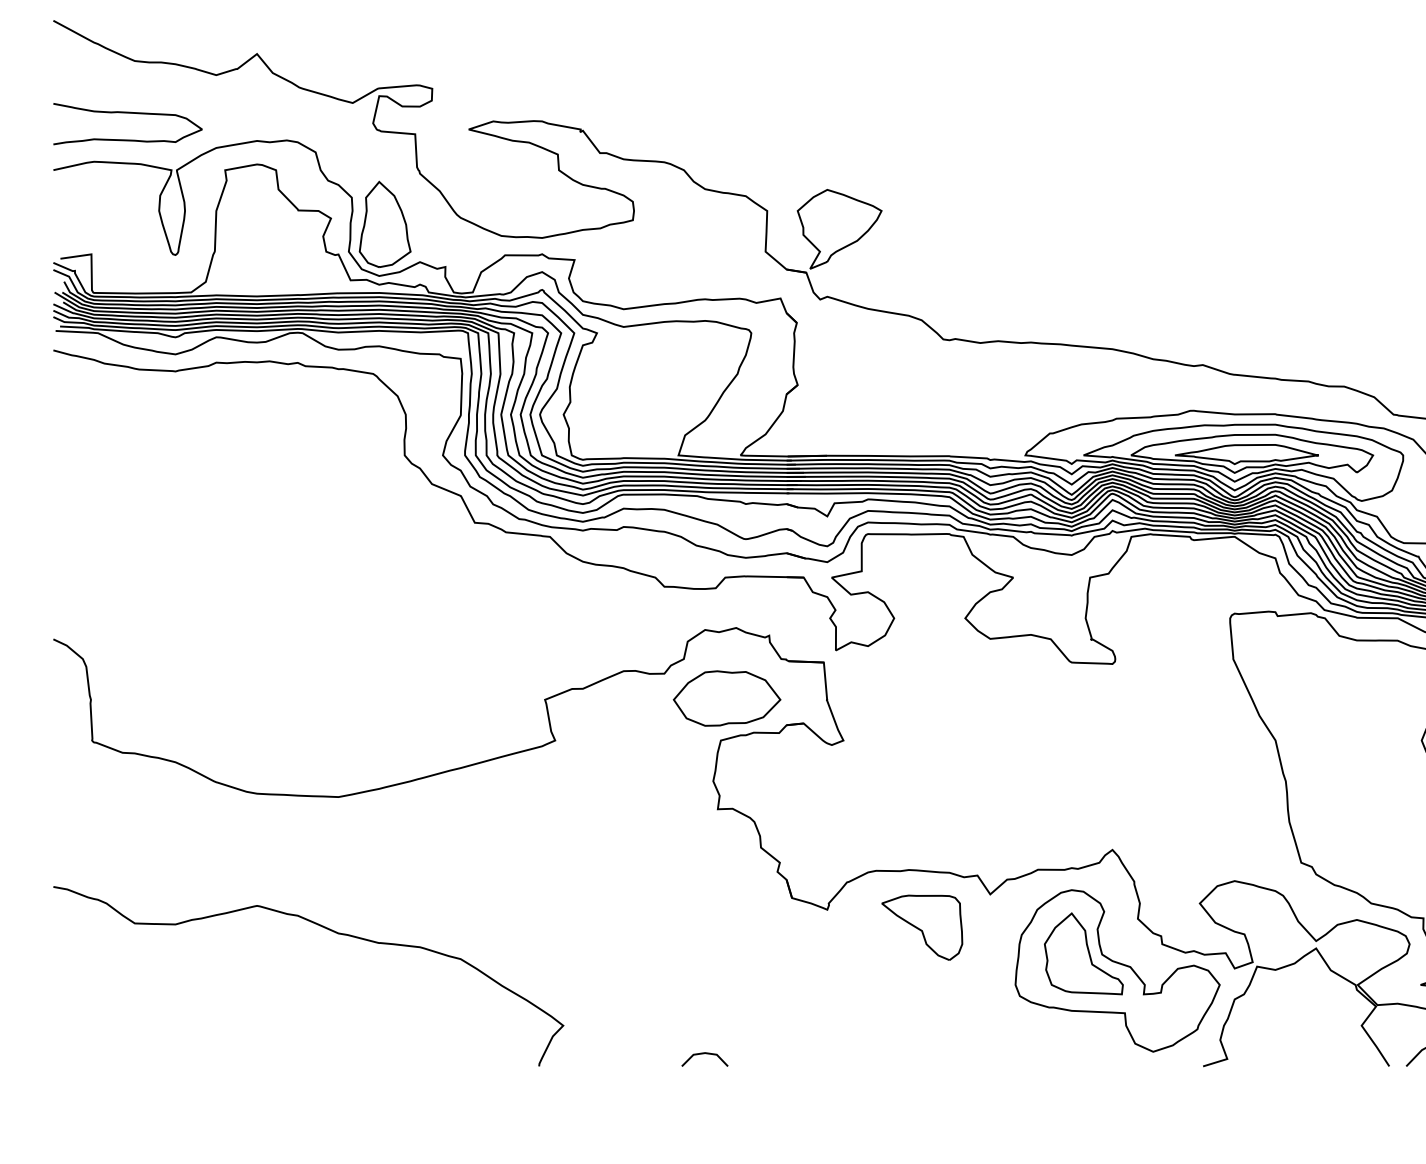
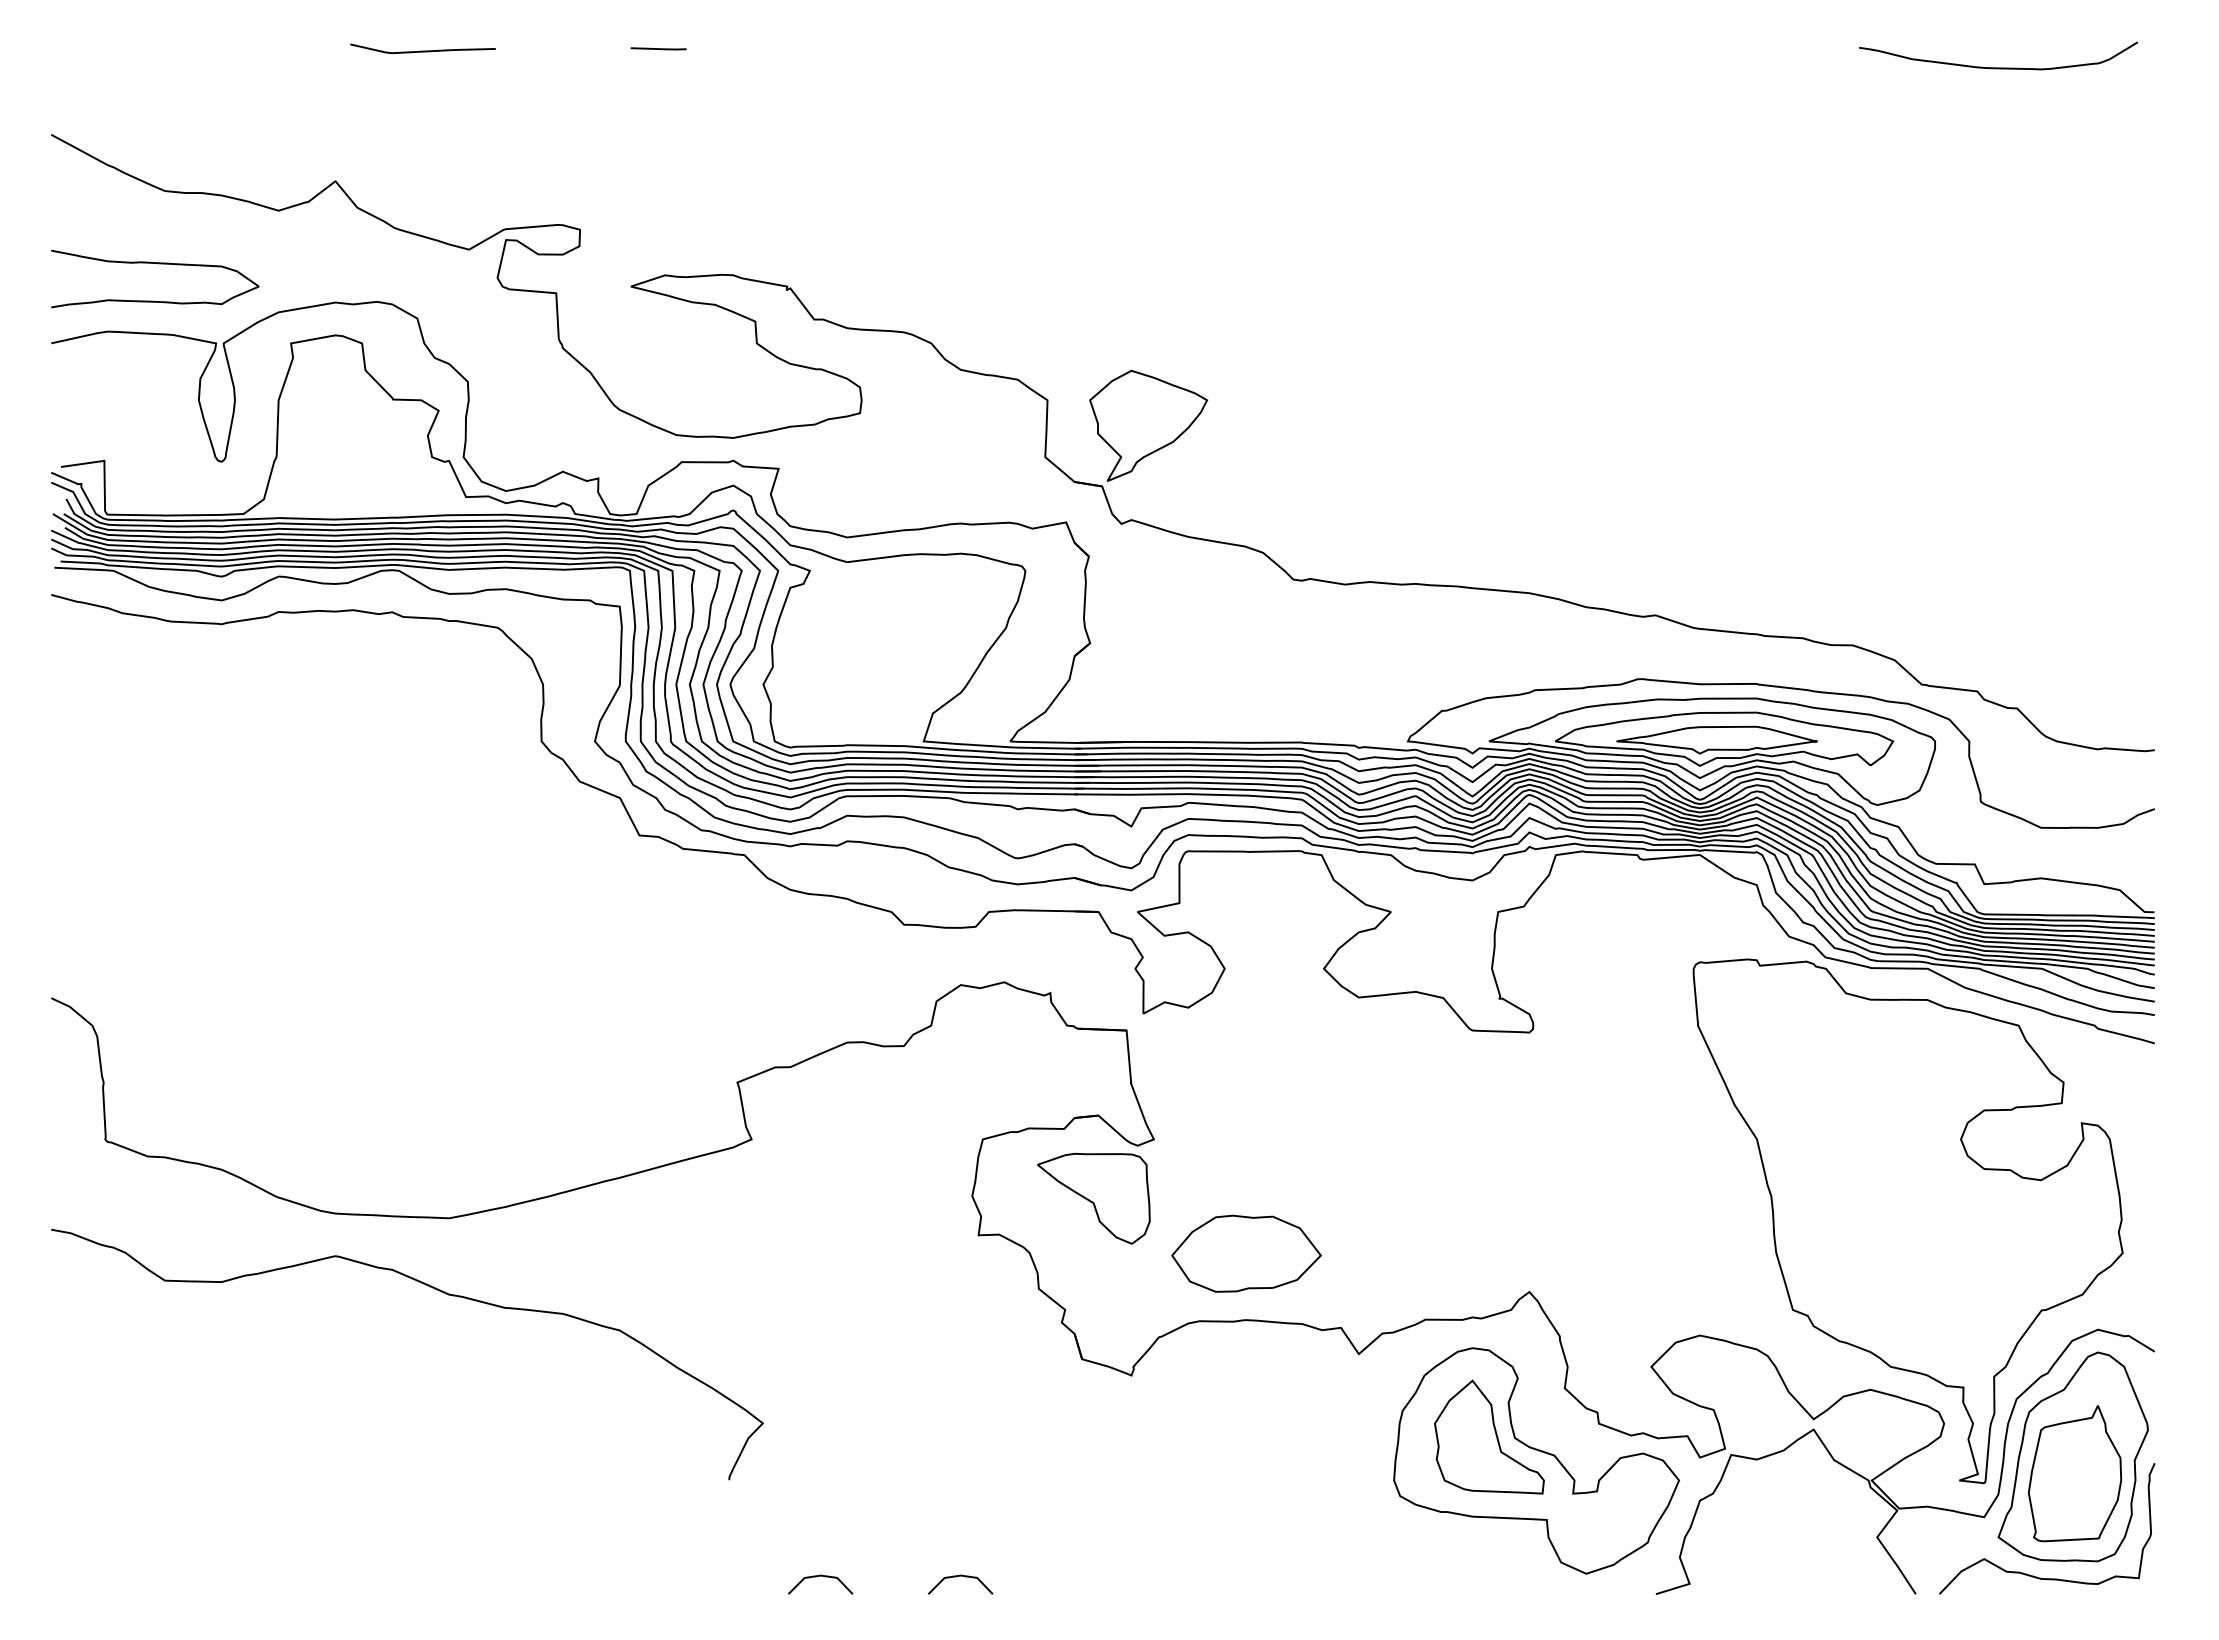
part: (385, 224) -> (514, 418), removed
part: (727, 698) -> (1246, 1253), moved
part: (921, 927) -> (1093, 1198), moved
curve: (327, 929) -> (434, 1289), moved
line: (604, 1053) -> (820, 1576), added

